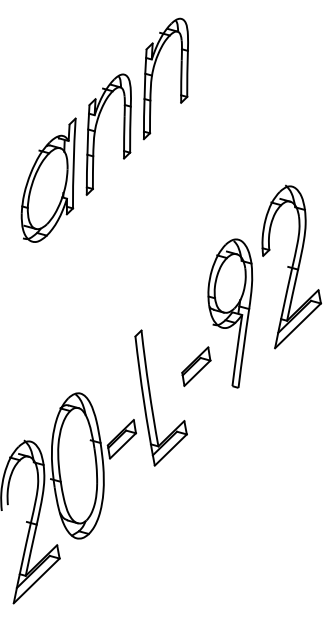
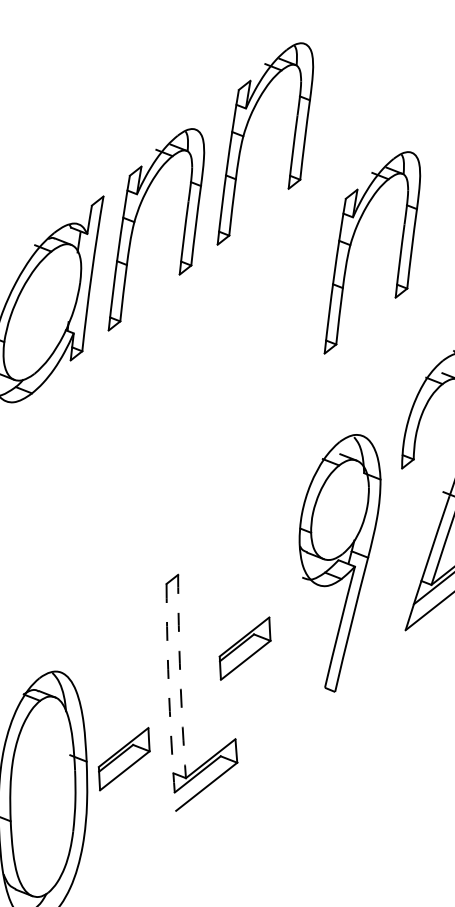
part: (221, 129) -> (353, 242), added
part: (196, 366) -> (245, 648), moved
arc: (148, 388) -> (179, 676), solid -> dashed
arc: (143, 401) -> (168, 697), solid -> dashed

